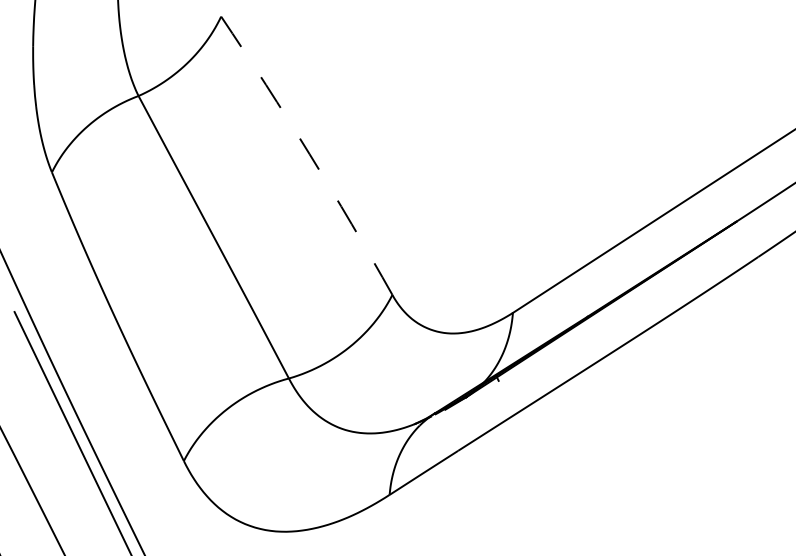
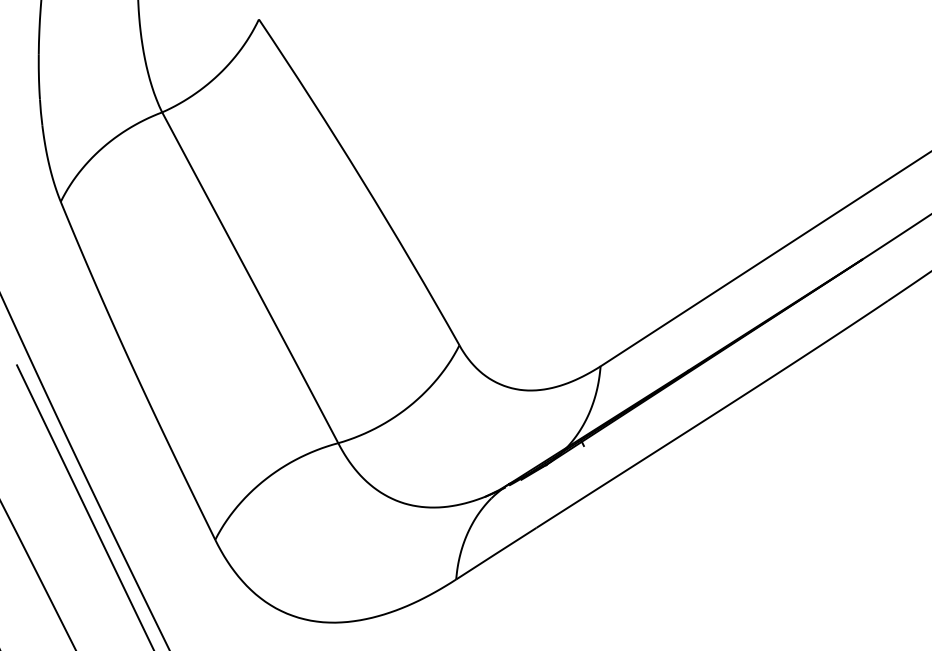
arc: (309, 154) -> (362, 180), dashed -> solid

